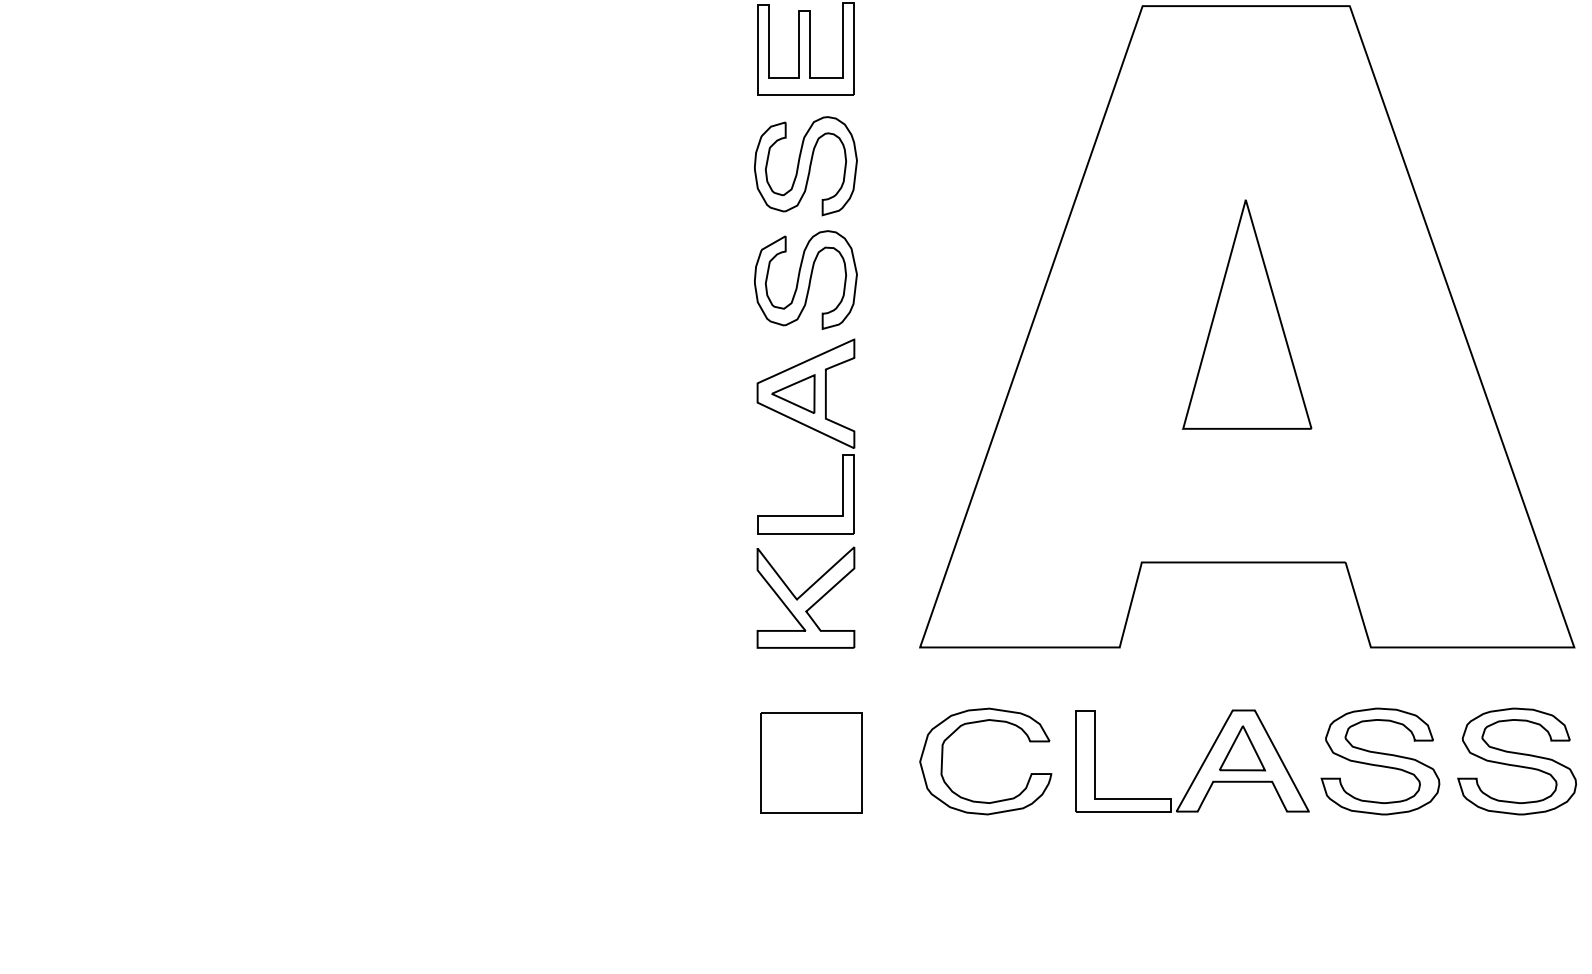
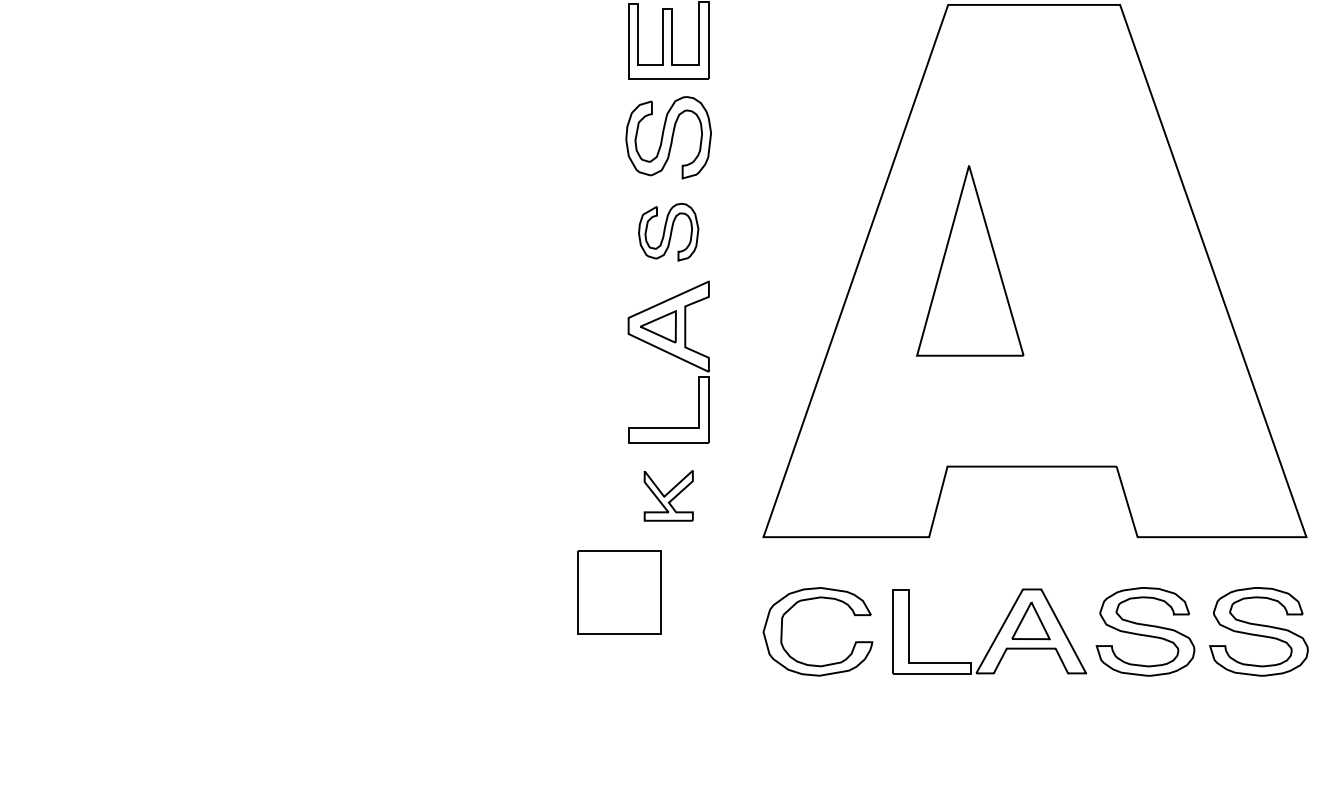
part: (805, 279) -> (668, 231), size x0.7
part: (1246, 314) -> (969, 260), moved
part: (805, 597) -> (668, 495), size x0.6
part: (811, 762) -> (619, 592), moved

